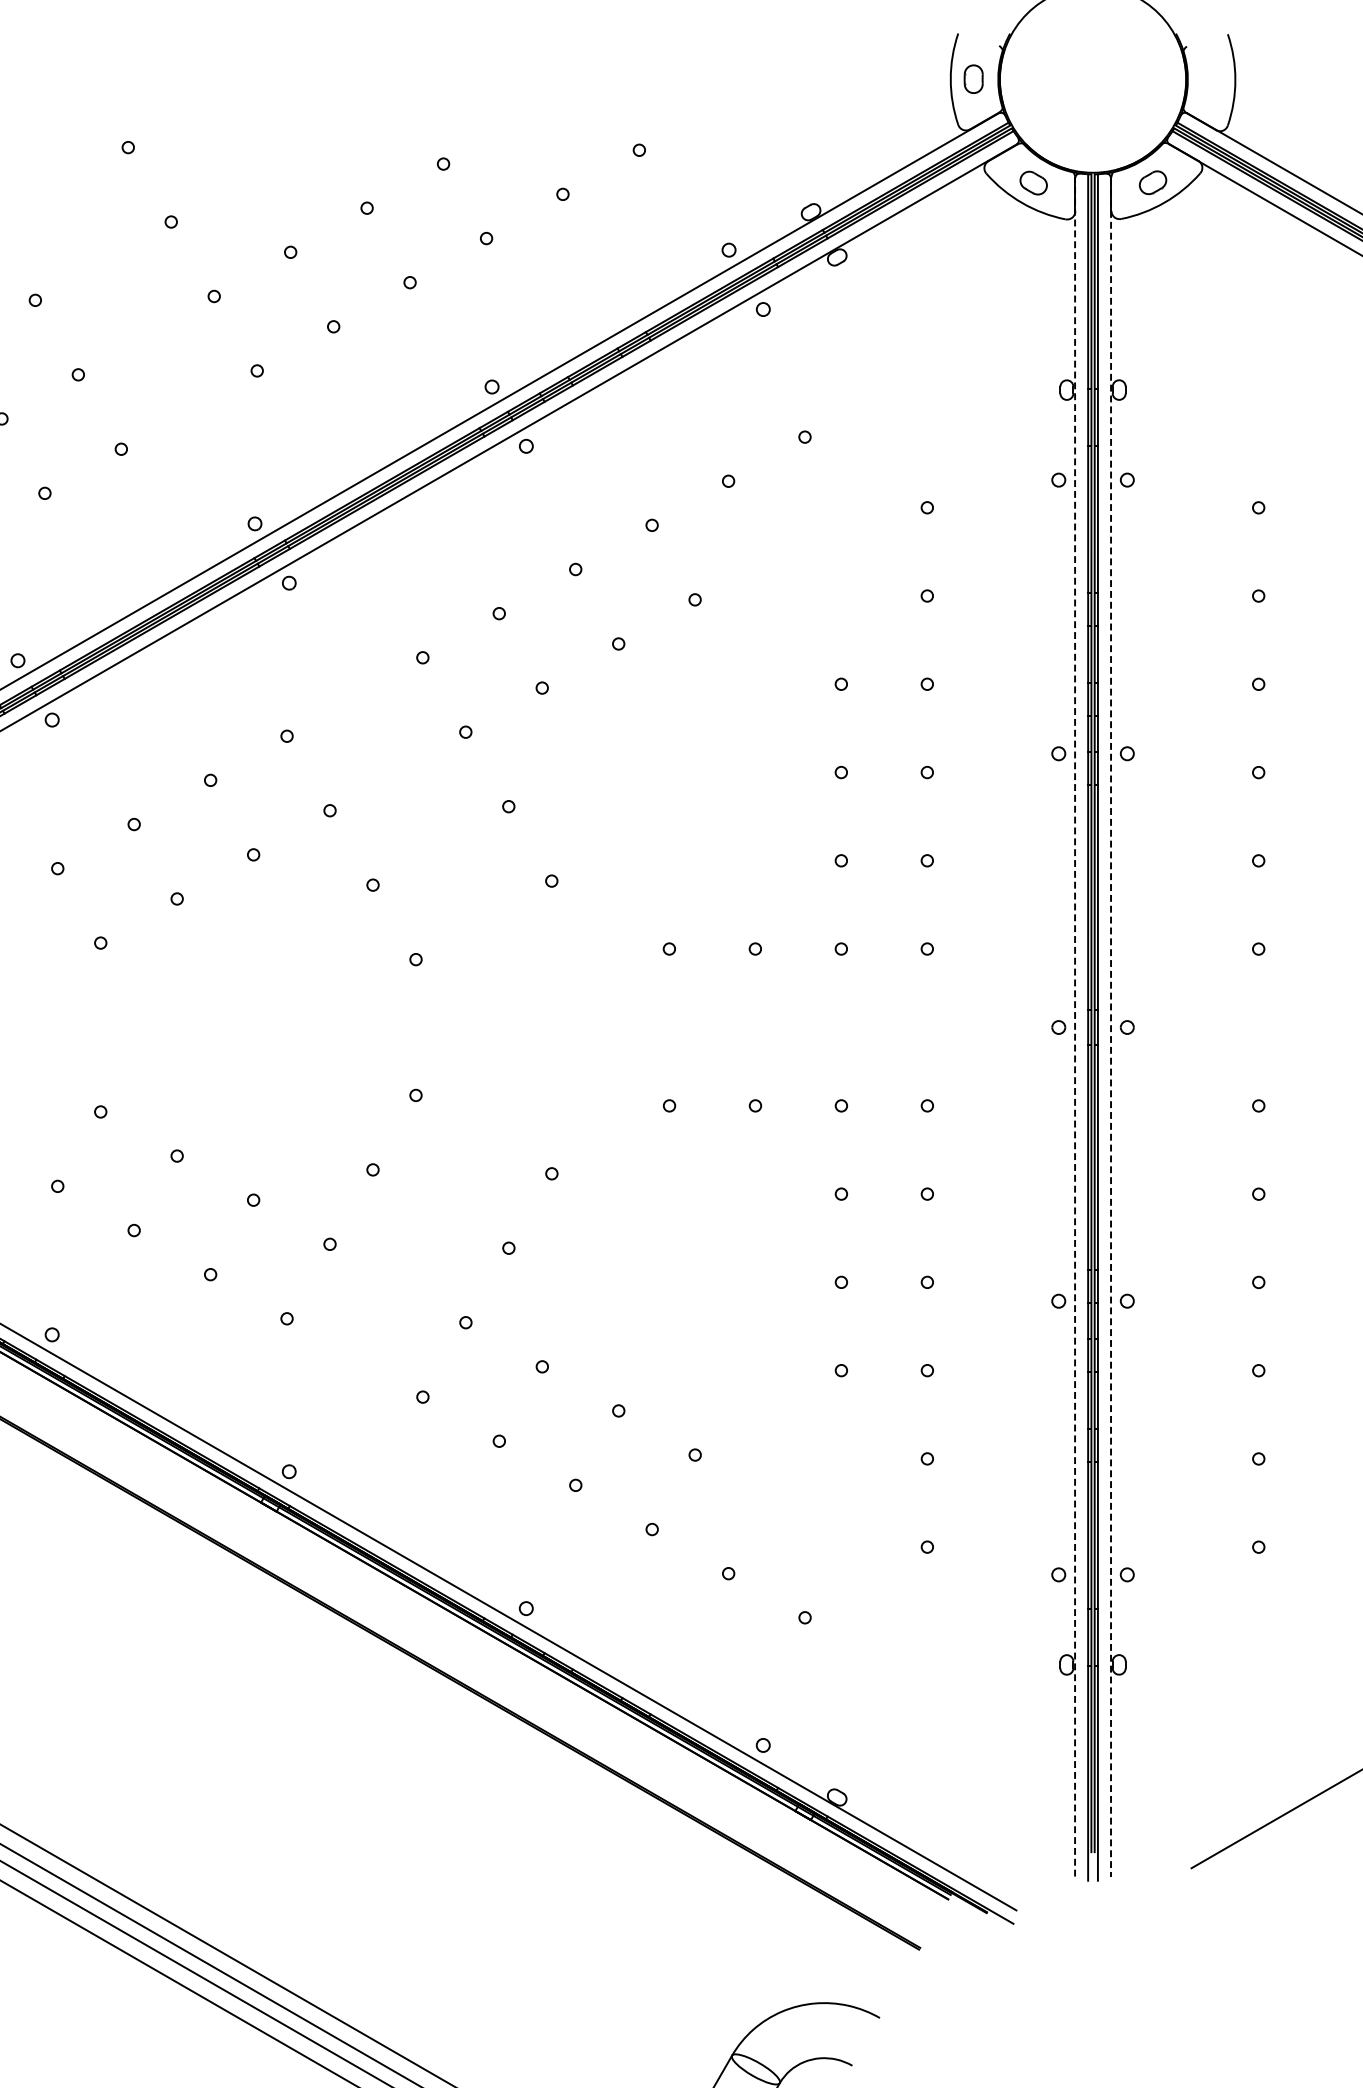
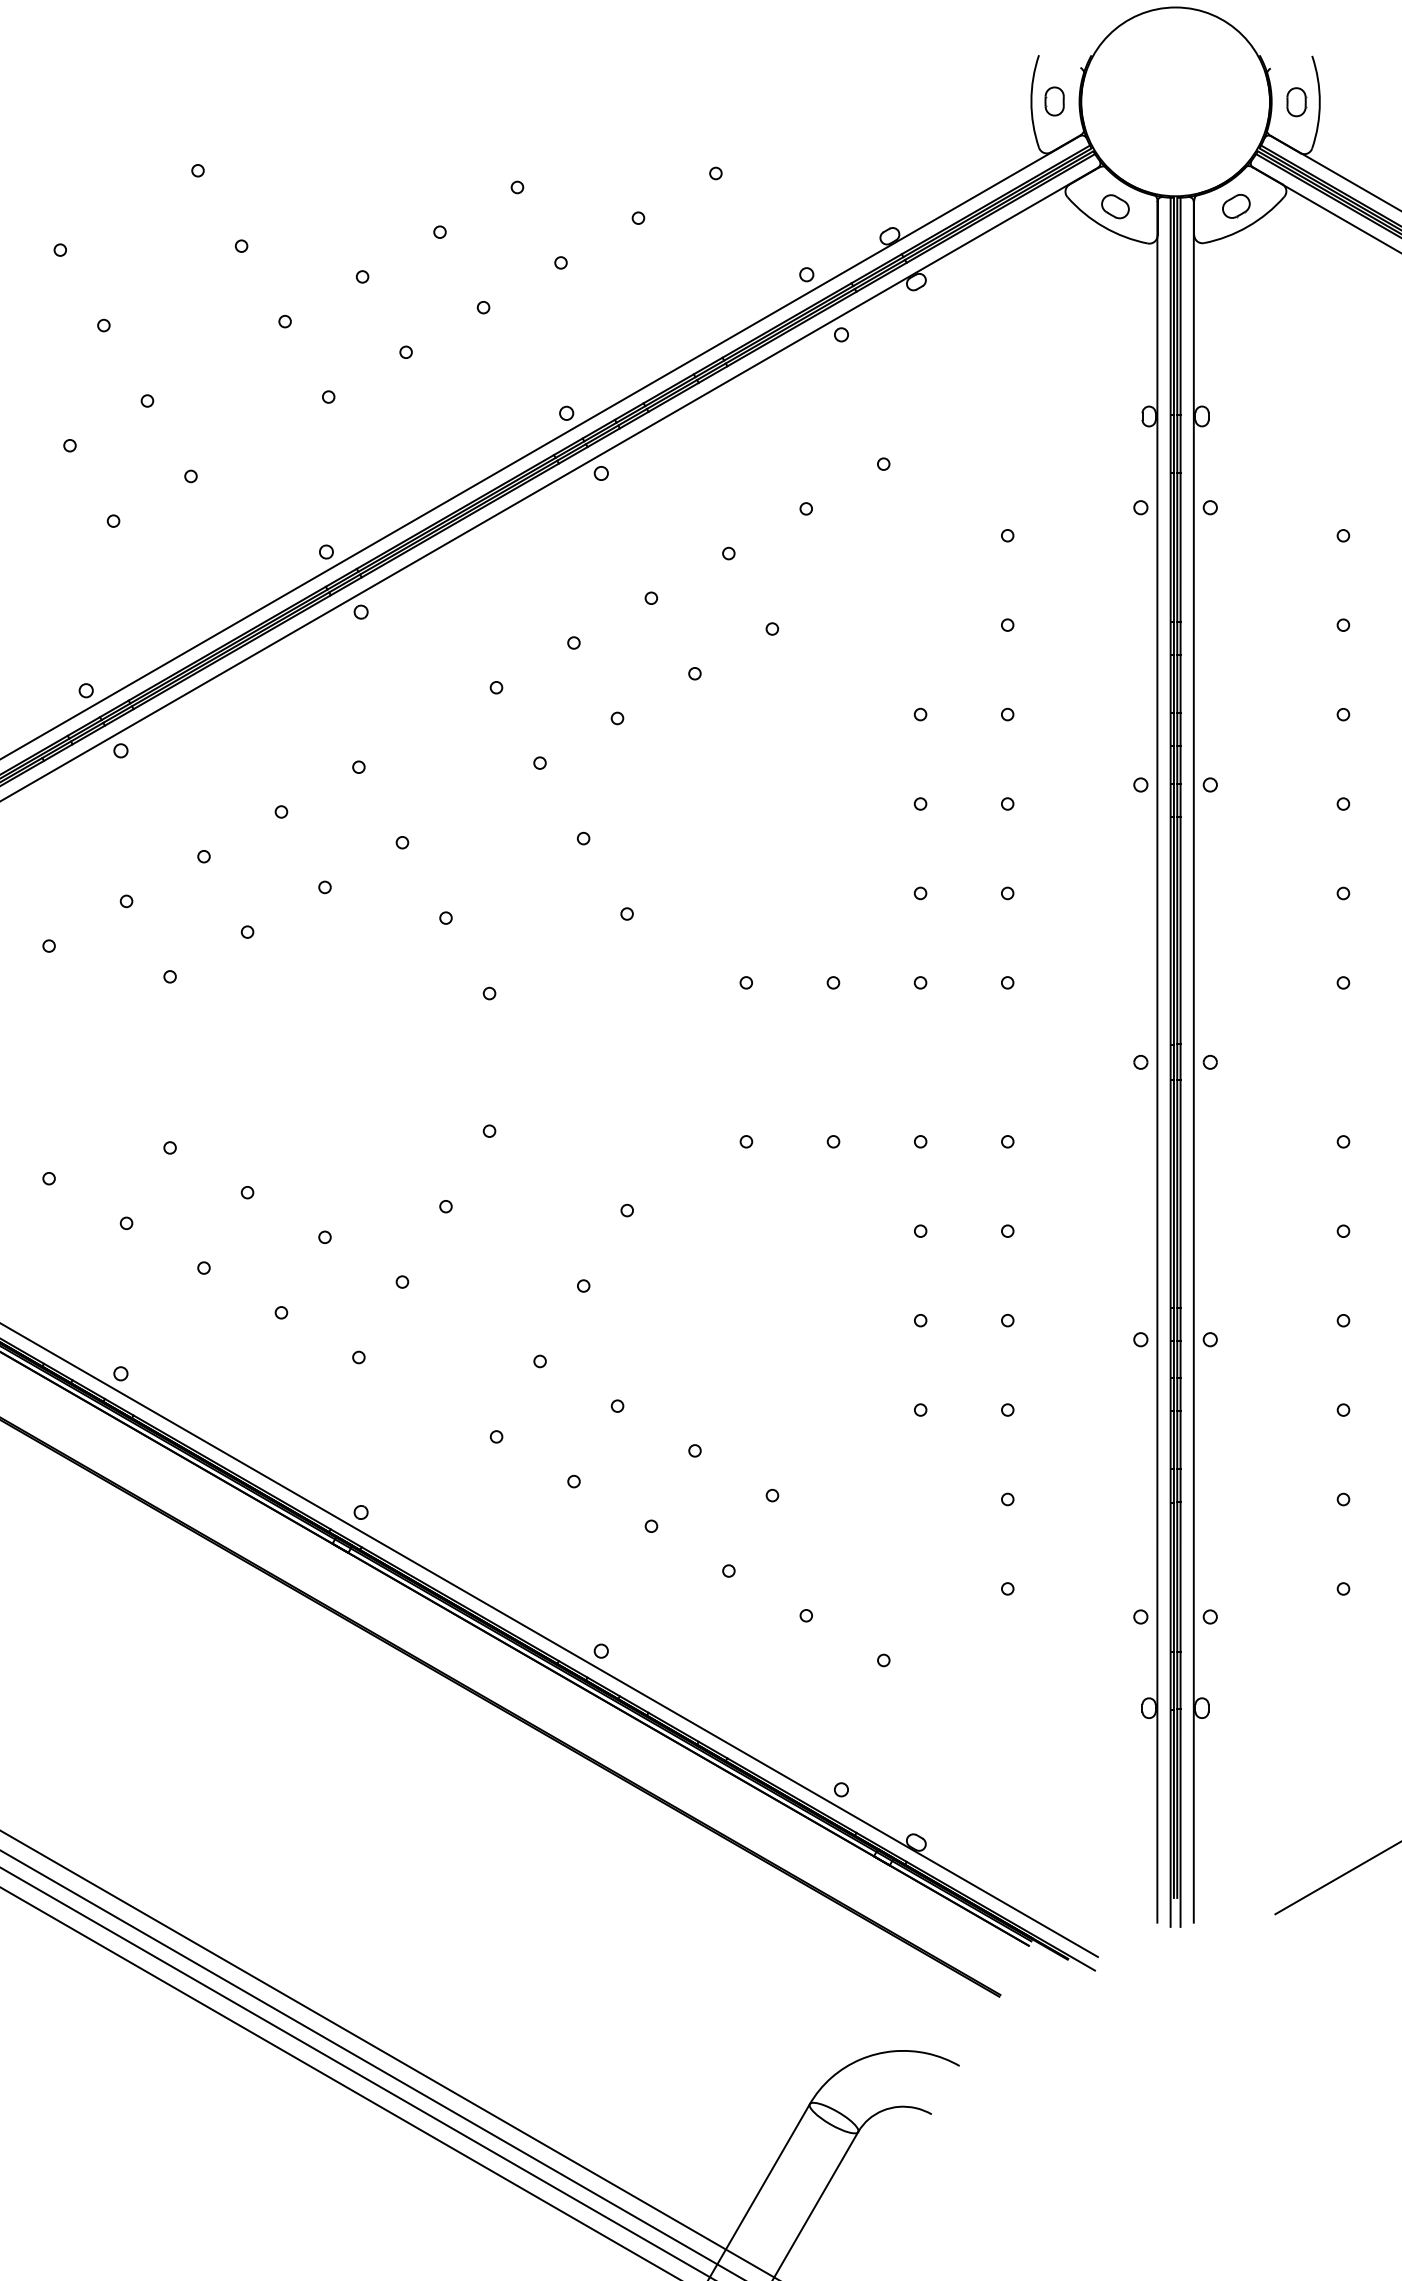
part: (1212, 80) -> (1296, 102), added
line: (1075, 1026) -> (1157, 1061), dashed -> solid
line: (1110, 1027) -> (1193, 1062), dashed -> solid

